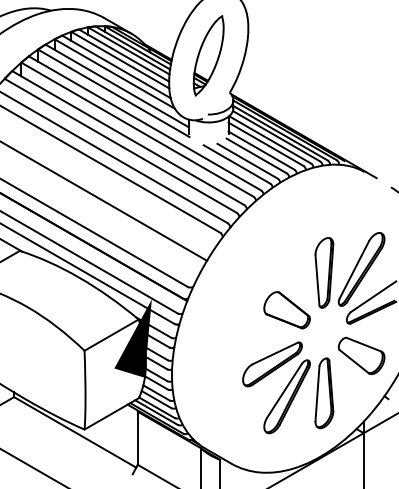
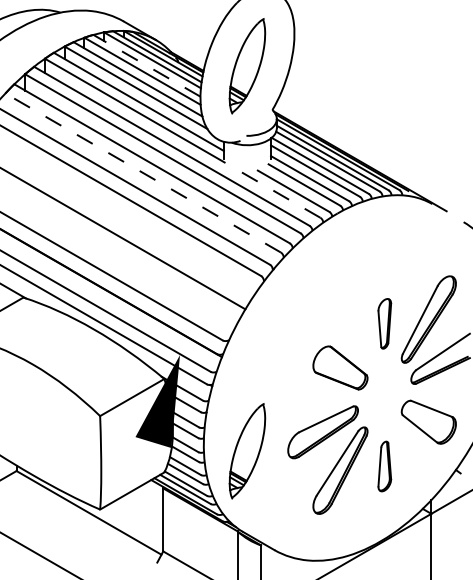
line: (123, 55) -> (146, 65), solid -> dashed
line: (120, 145) -> (142, 172), solid -> dashed
line: (236, 164) -> (280, 195), solid -> dashed
part: (324, 272) -> (384, 323), size x0.6
part: (208, 380) -> (247, 451), added
part: (324, 393) -> (384, 466), size x0.6

